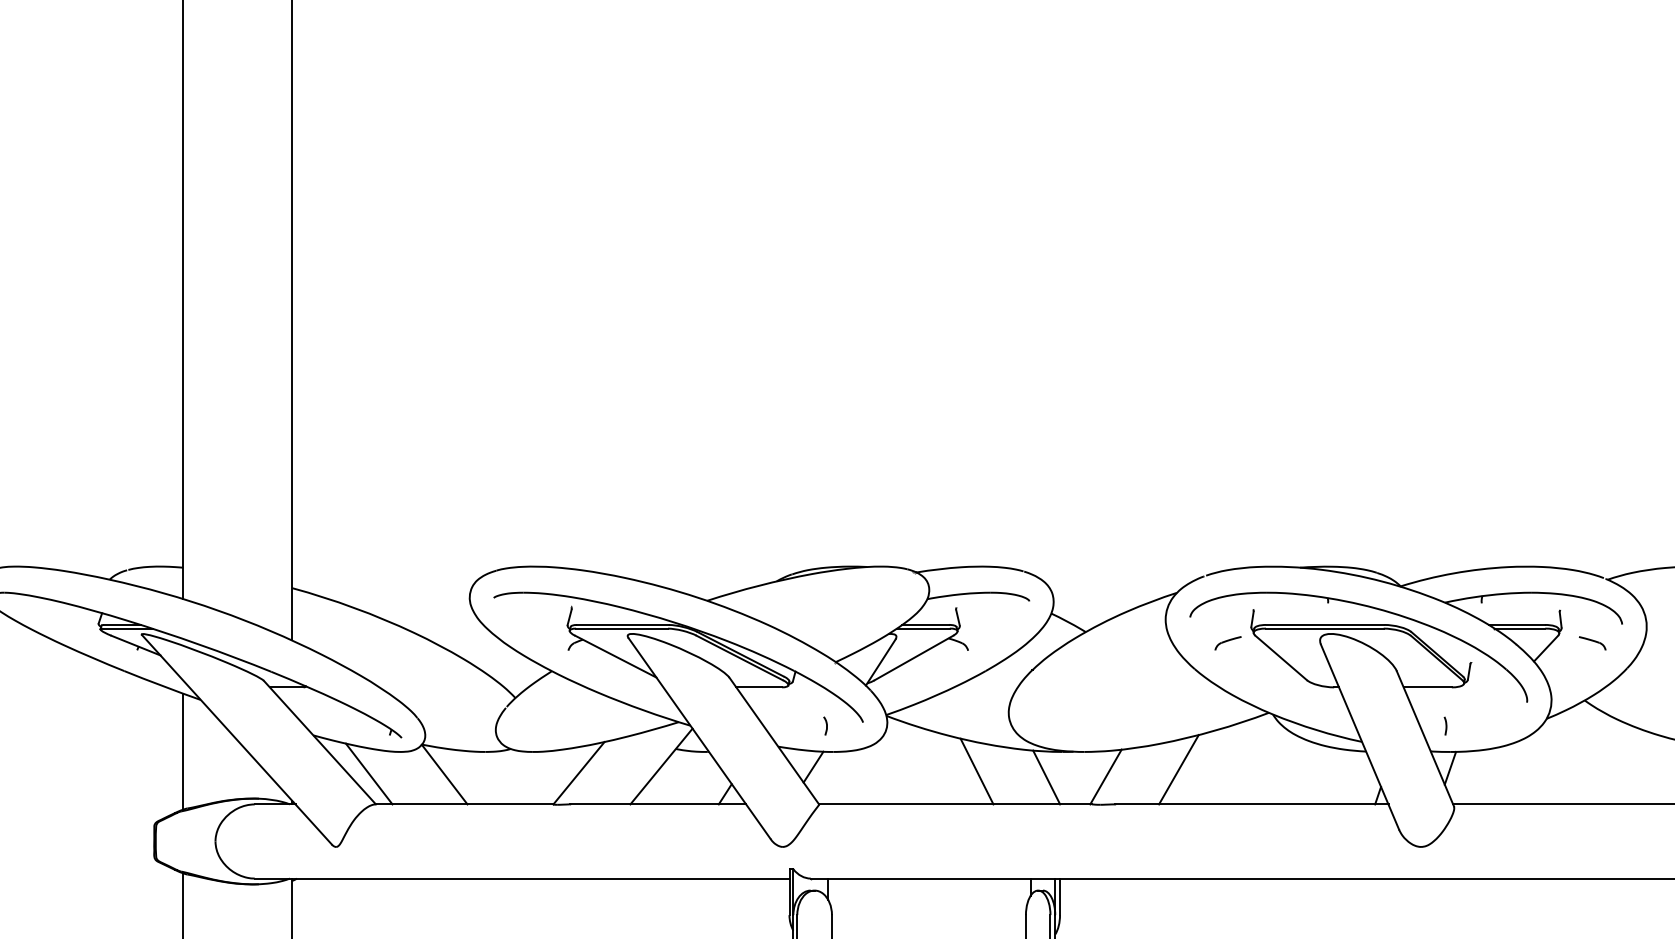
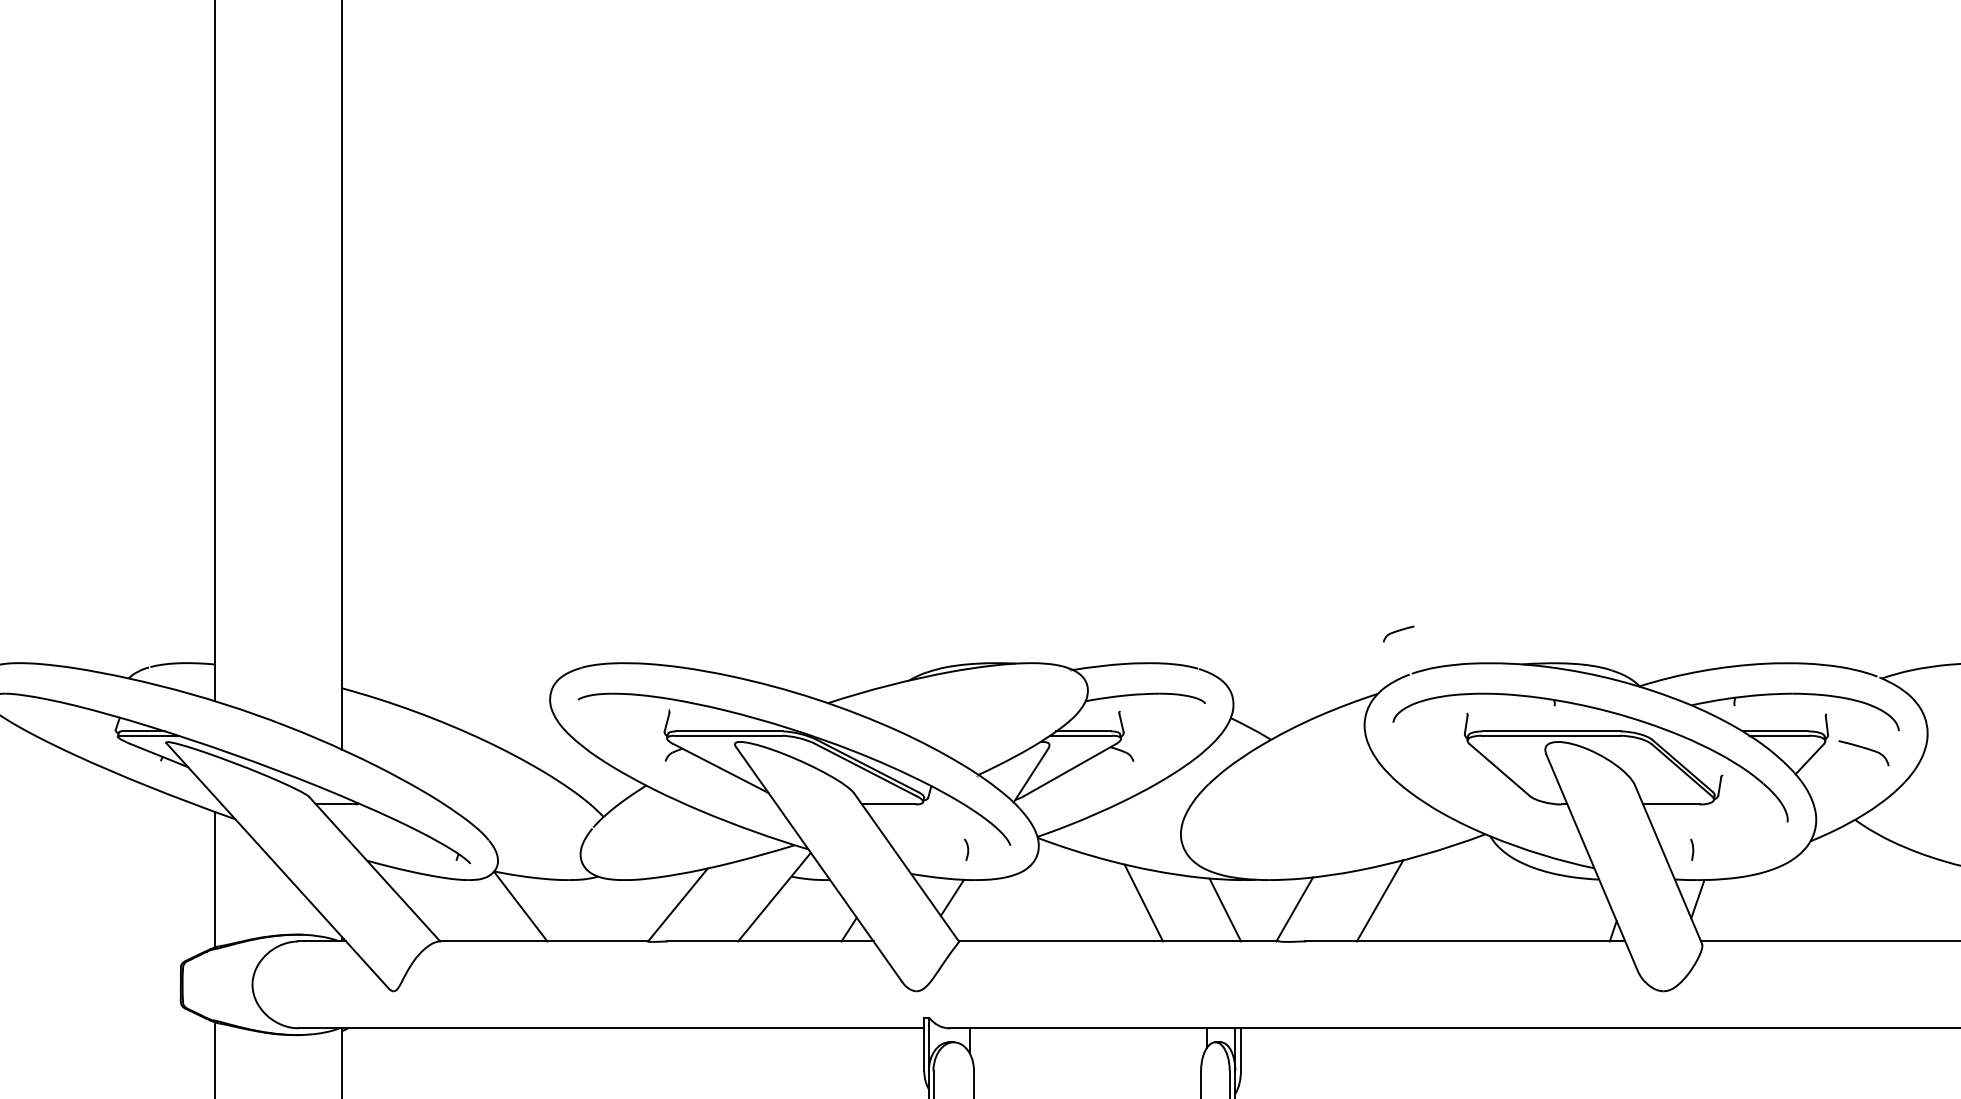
part: (1227, 642) -> (1398, 633), moved
part: (1592, 642) -> (1864, 752), size x1.6
line: (369, 773) -> (432, 905), removed

